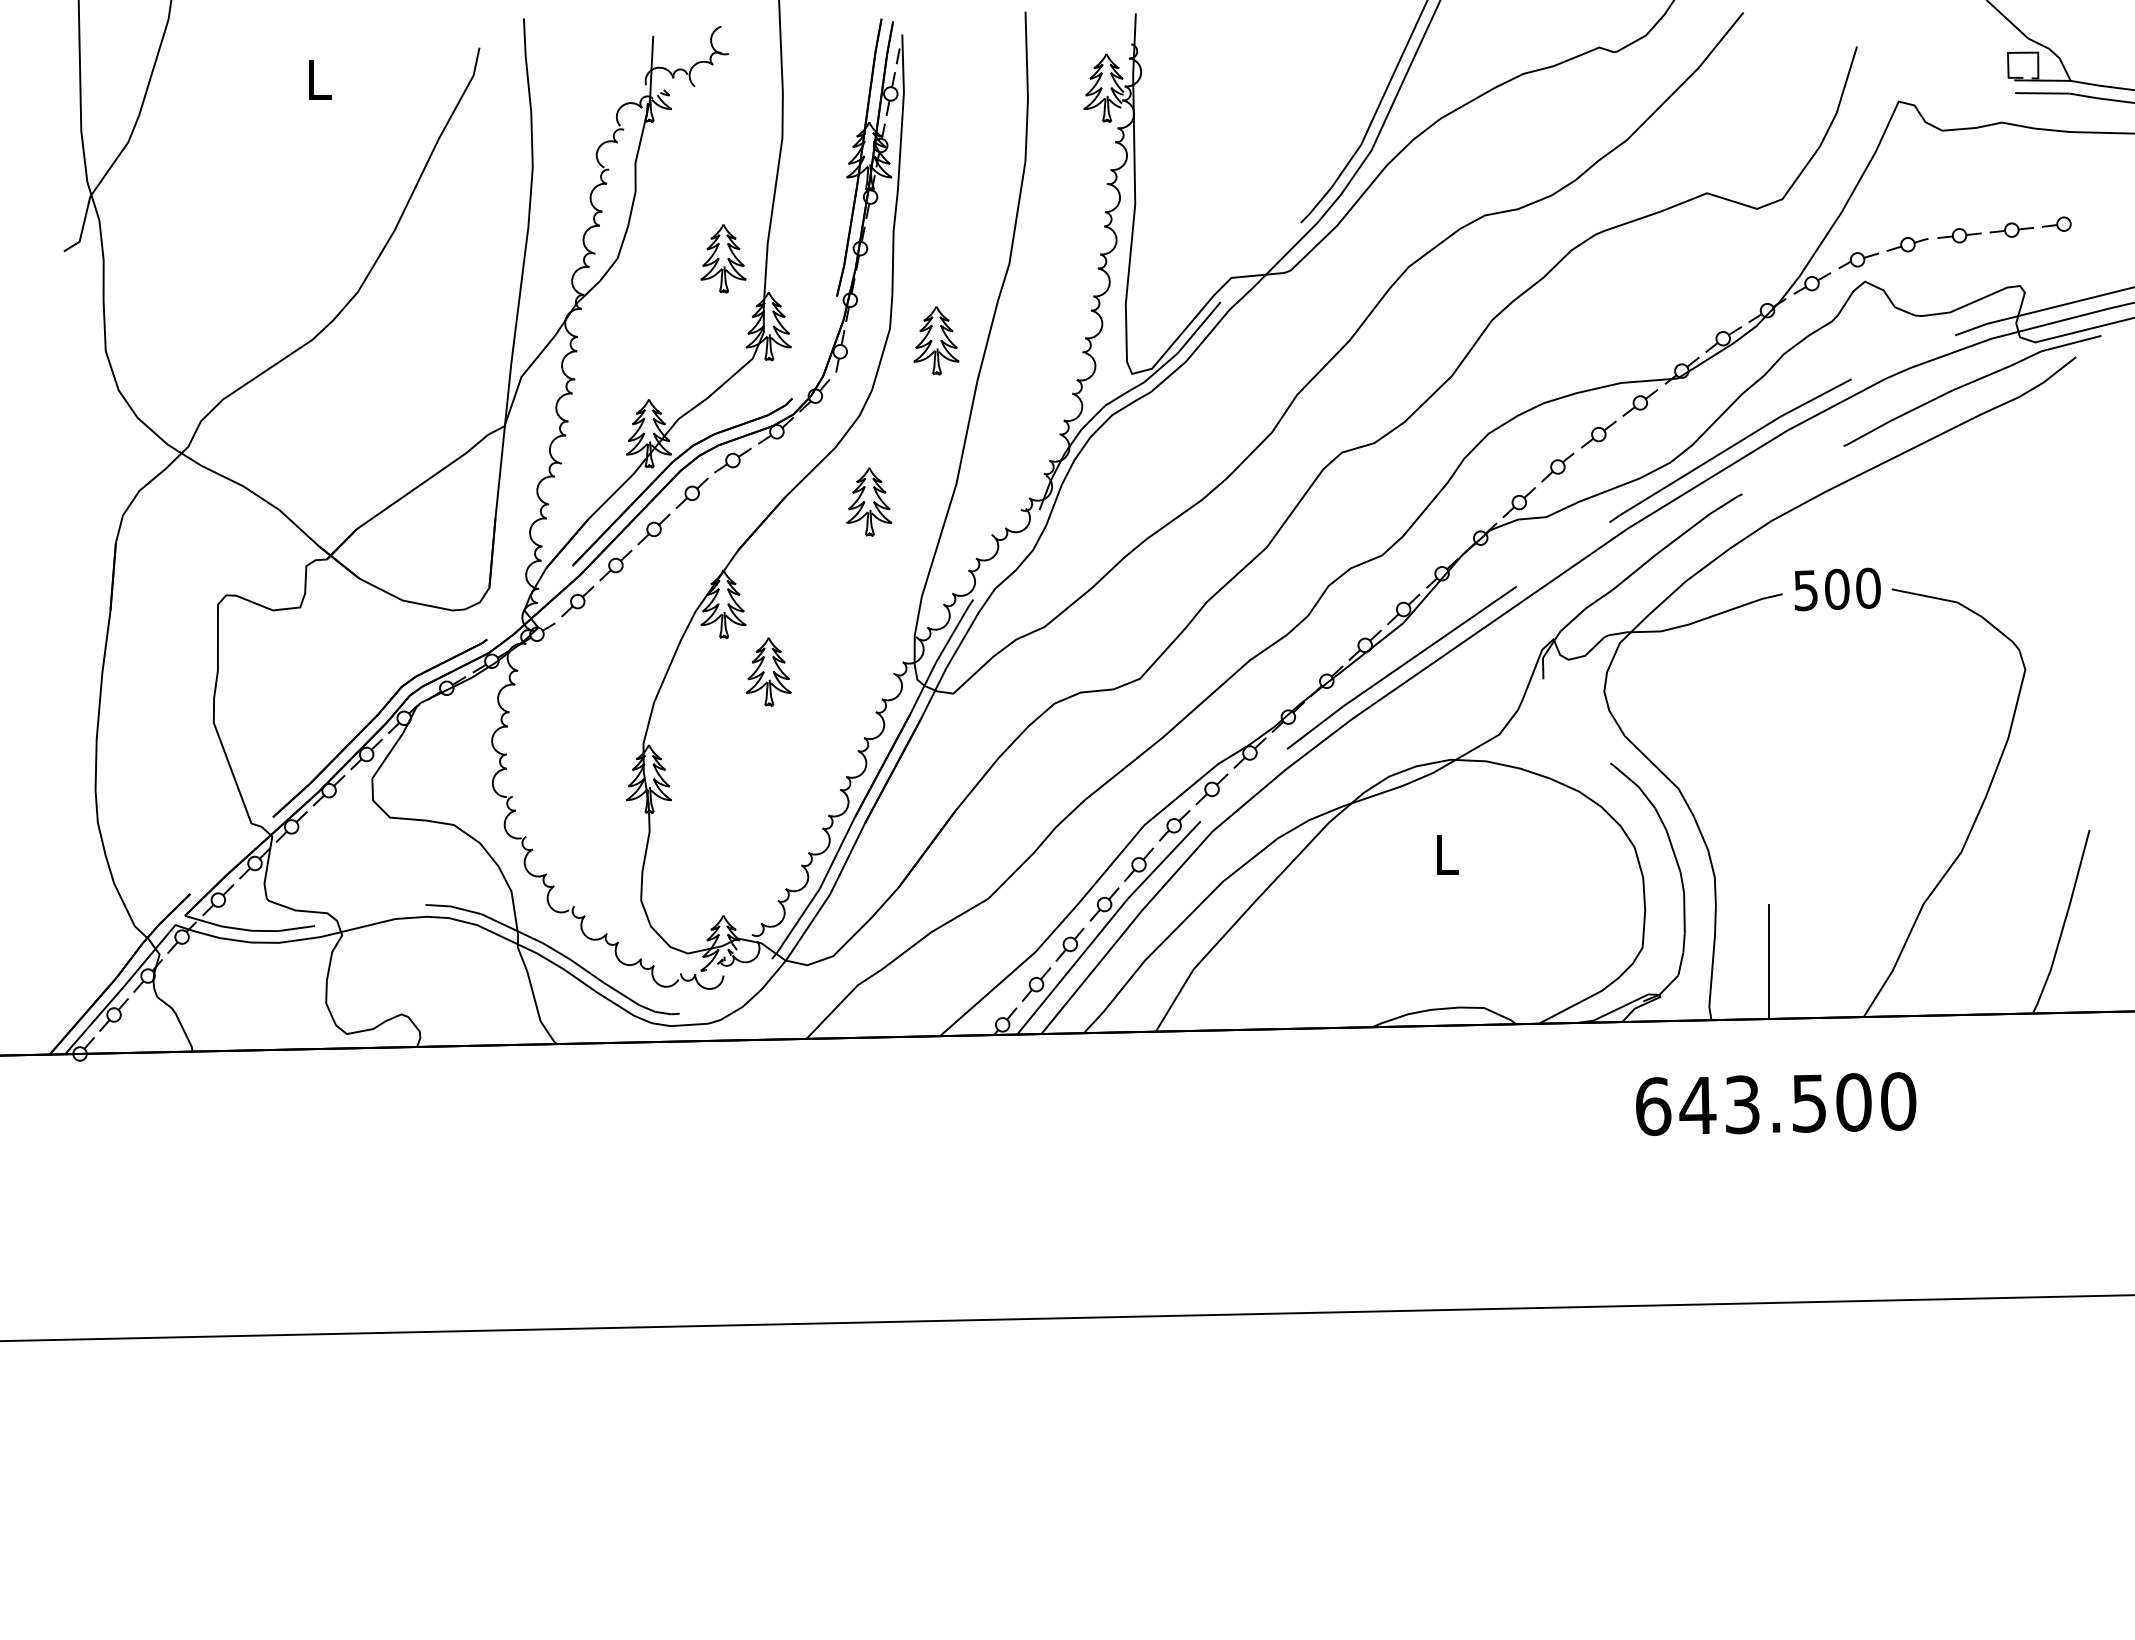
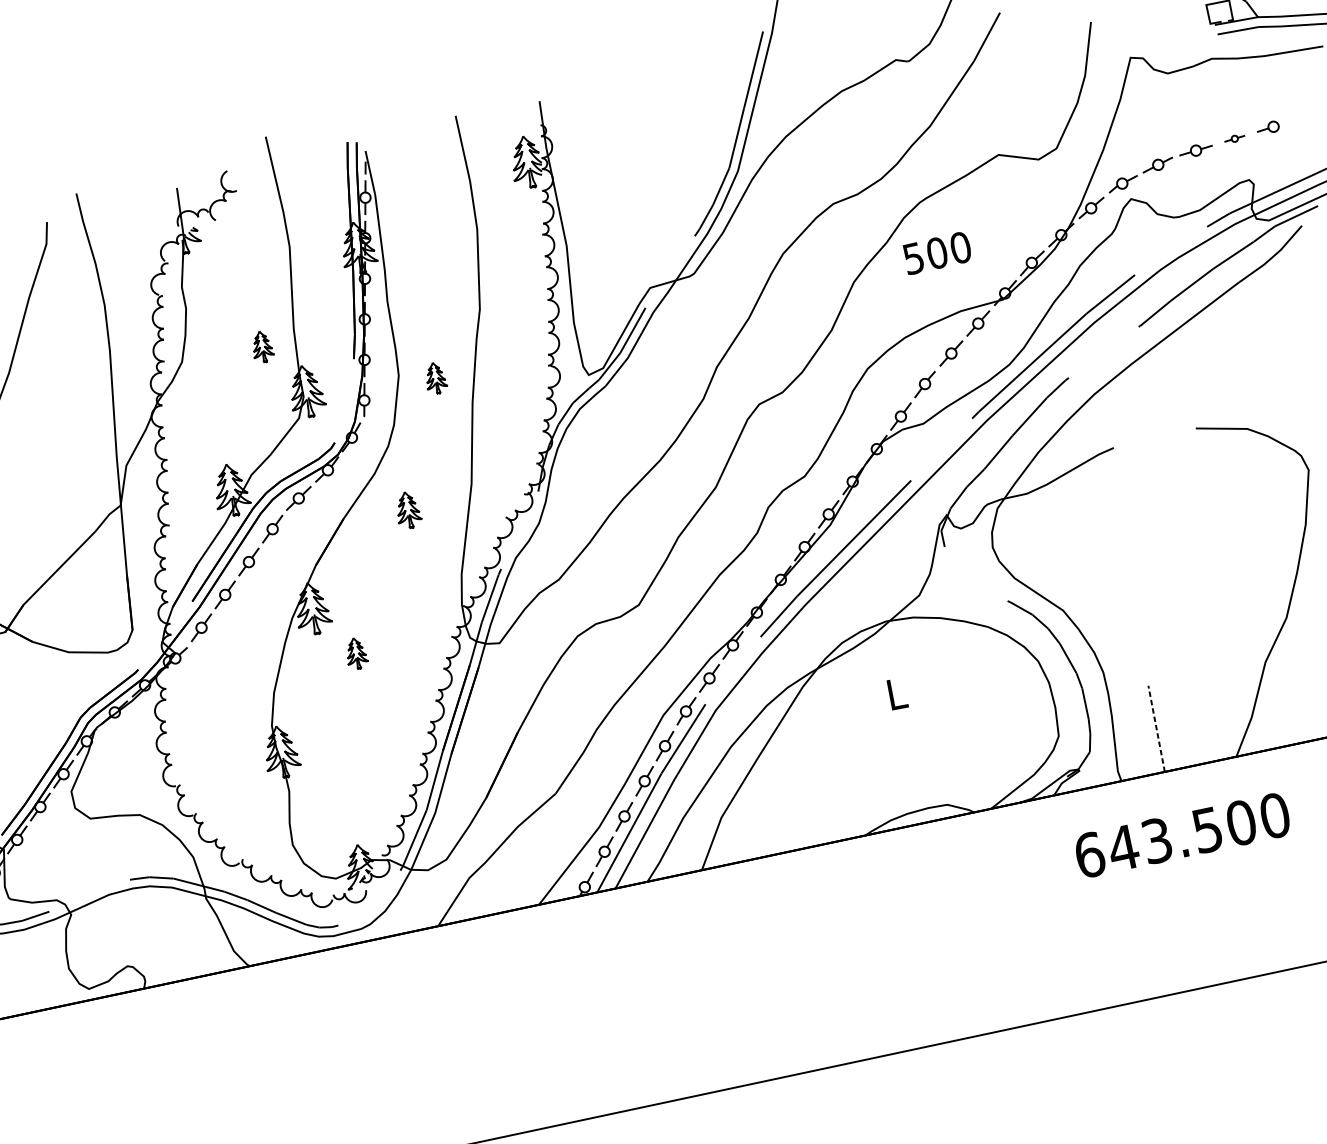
part: (2011, 229) -> (1234, 138), size x0.6
part: (723, 258) -> (262, 346), size x0.6
part: (936, 340) -> (435, 377), size x0.6
part: (869, 501) -> (408, 509), size x0.7
text: (1837, 589) -> (937, 253), moved
part: (768, 671) -> (356, 653), size x0.6
line: (1768, 962) -> (1156, 729), solid -> dashed

